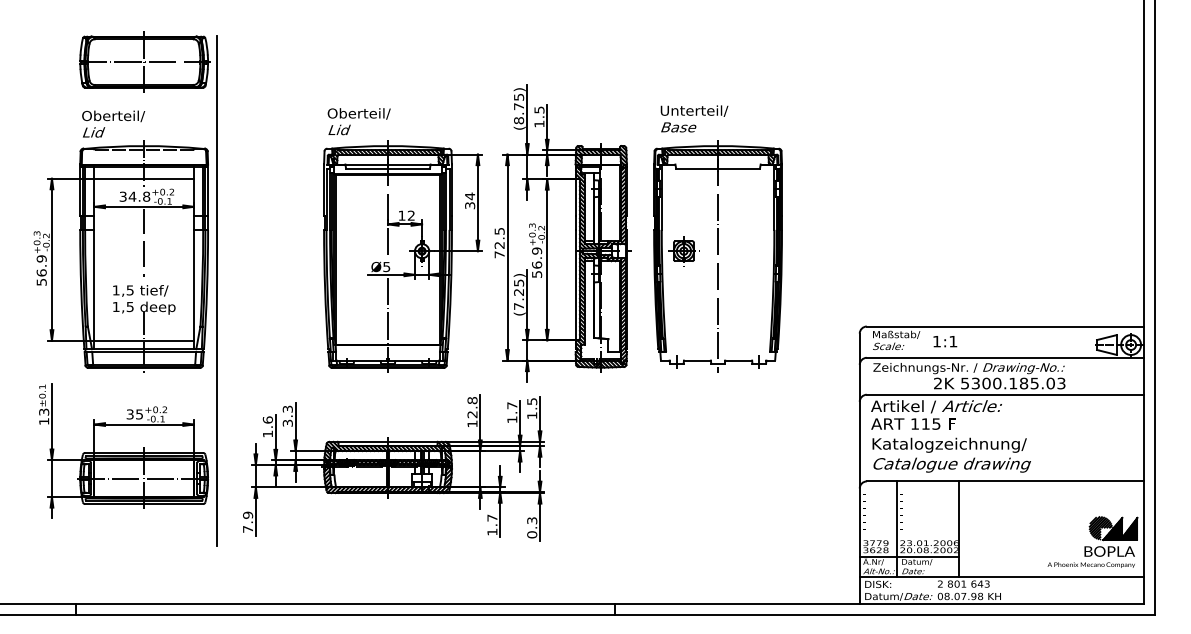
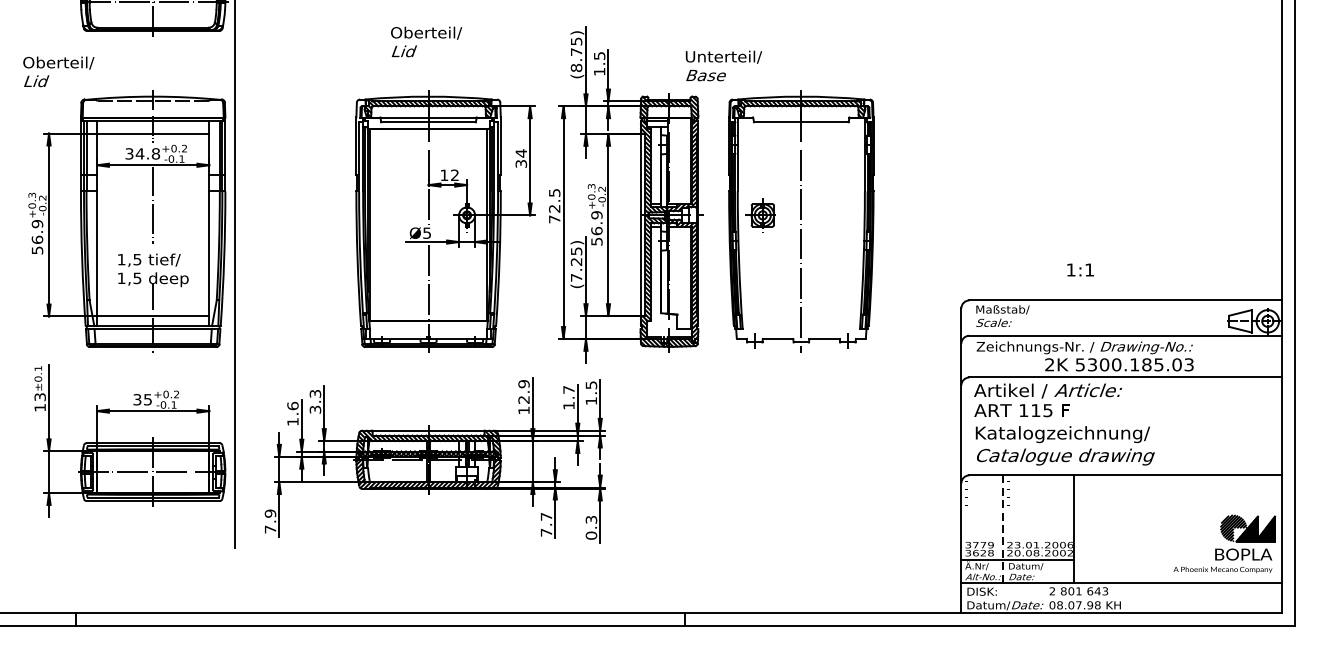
text: (694, 118) -> (723, 65), moved
text: (358, 121) -> (425, 41), moved
text: (113, 123) -> (58, 71), moved
text: (945, 341) -> (1080, 269), moved
text: (472, 400) -> (523, 383), 12.8 -> 12.9
line: (896, 529) -> (1002, 529), solid -> dashed
text: (492, 531) -> (546, 531), 1.7 -> 7.7

